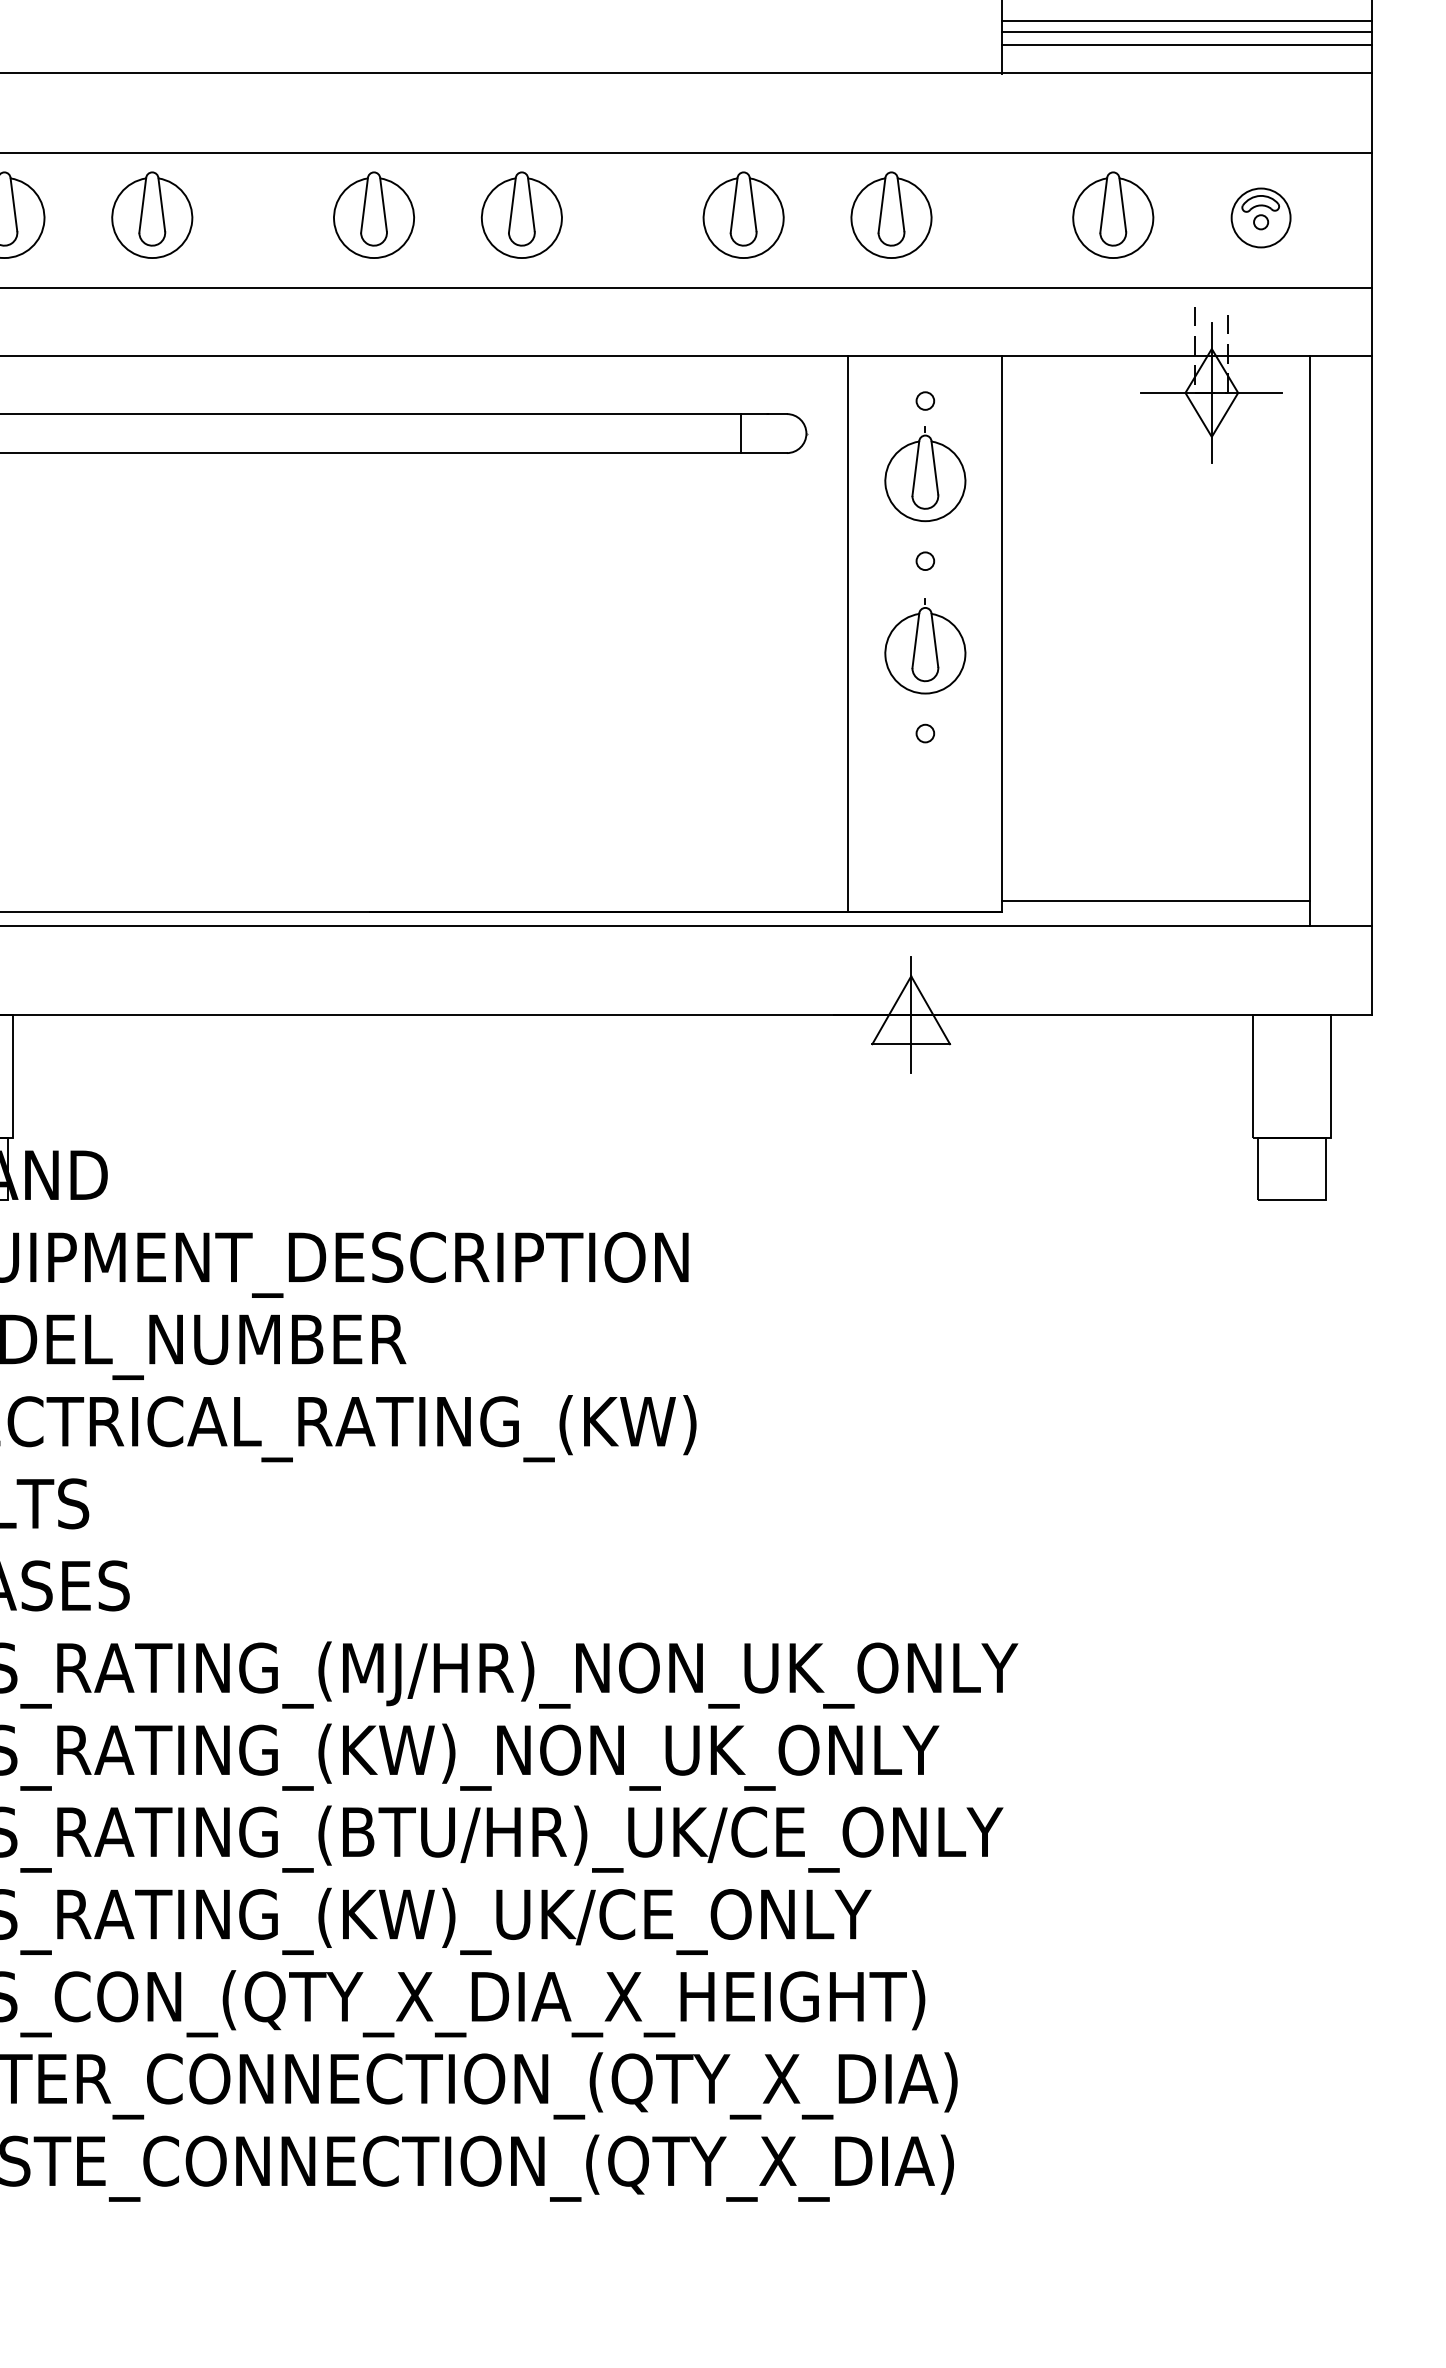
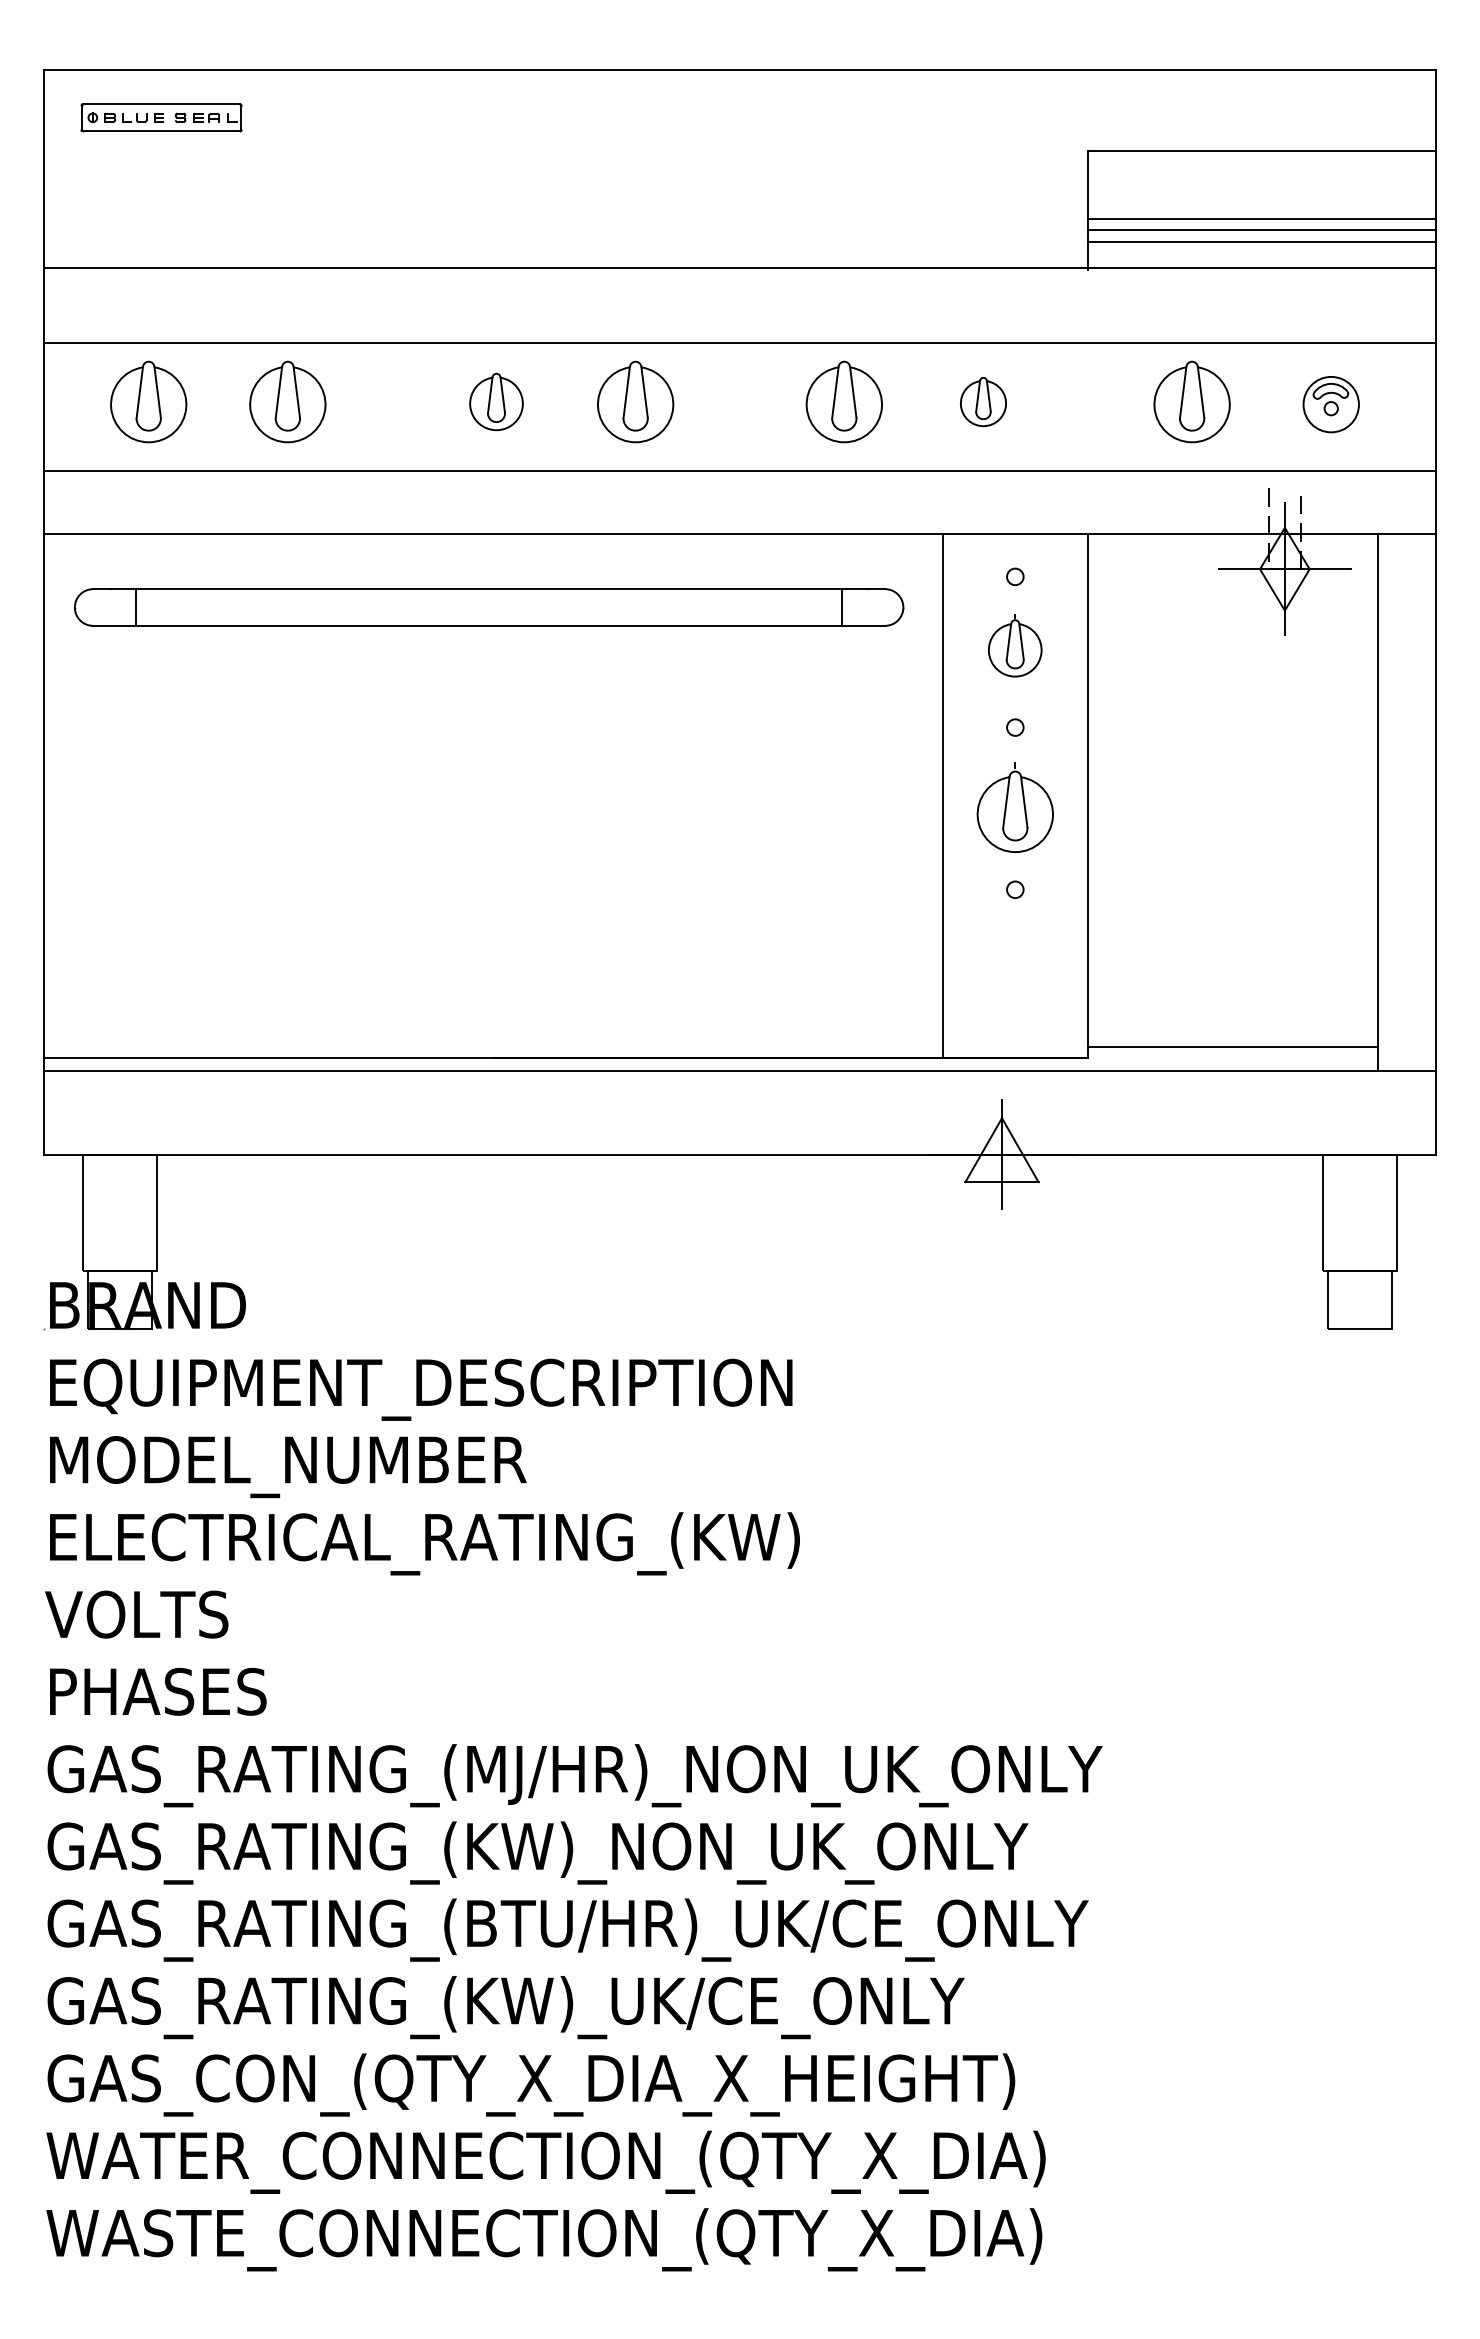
part: (374, 214) -> (496, 401), size x0.7
part: (891, 214) -> (983, 401), size x0.6
part: (924, 473) -> (1014, 645), size x0.7

